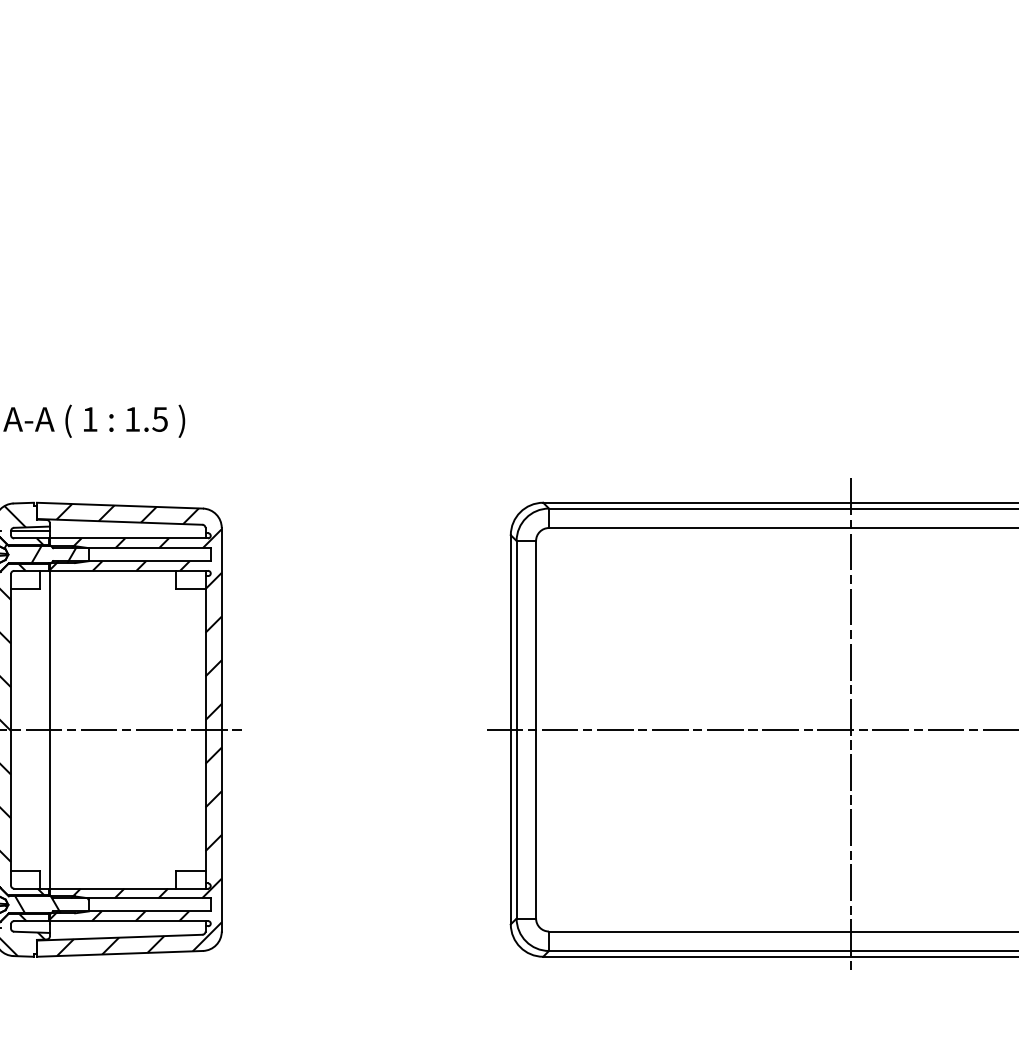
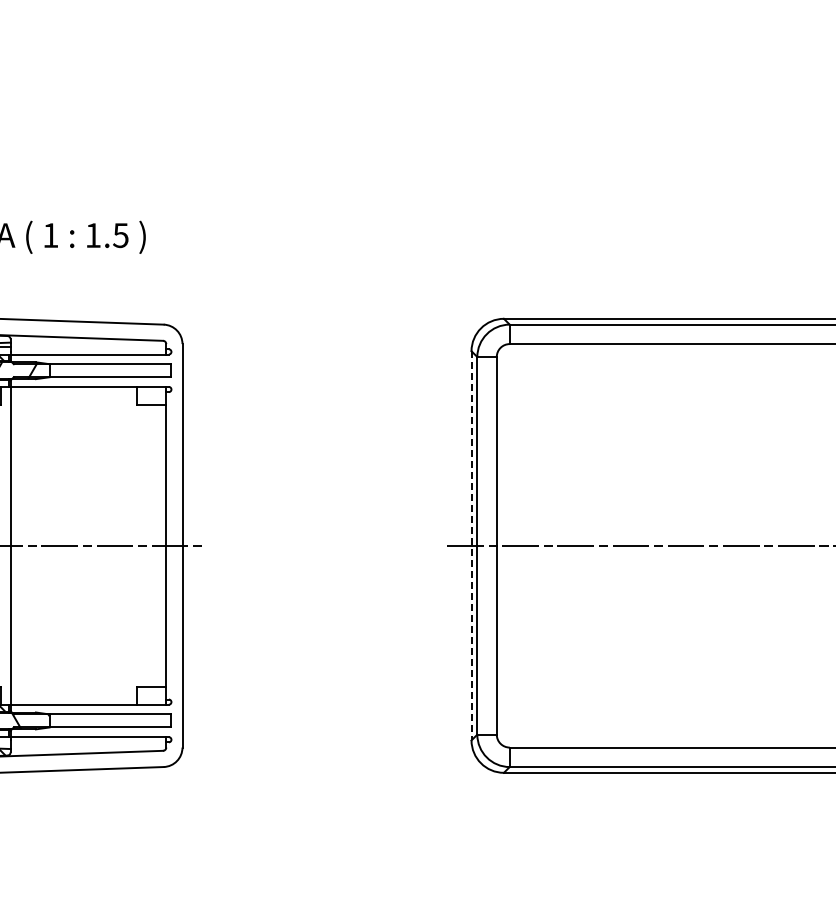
line: (851, 726) -> (812, 542), removed
line: (510, 729) -> (471, 545), solid -> dashed
hatch: (135, 730) -> (96, 546), removed

